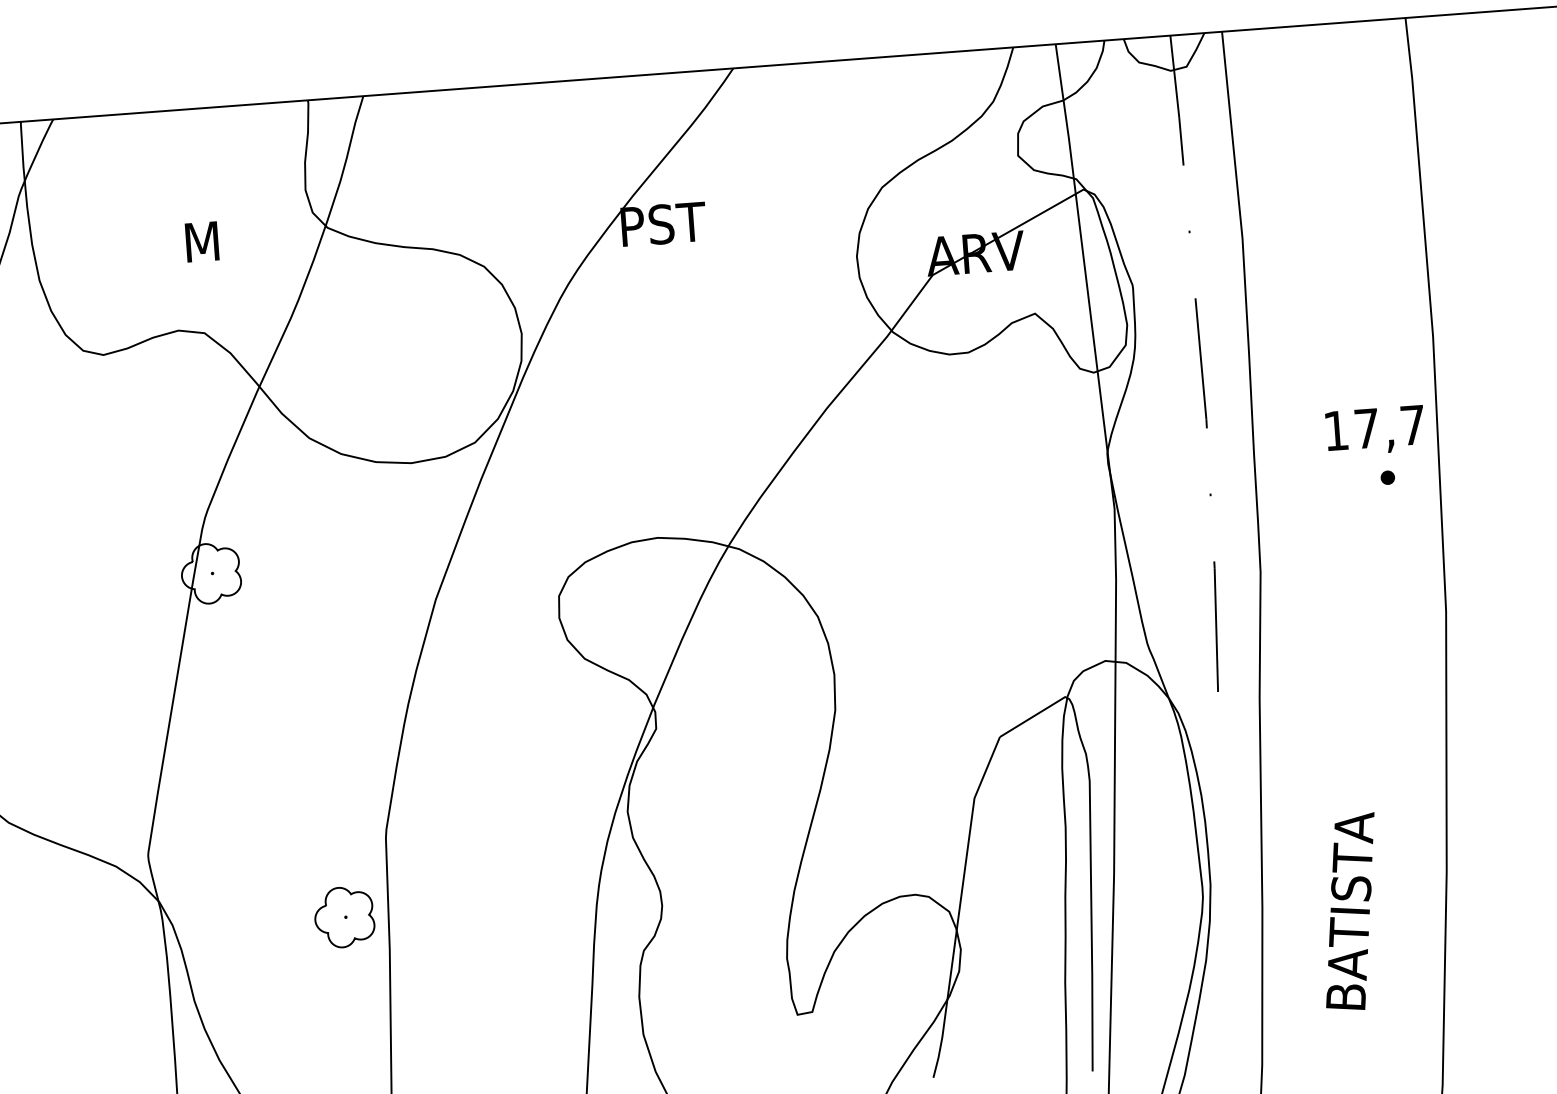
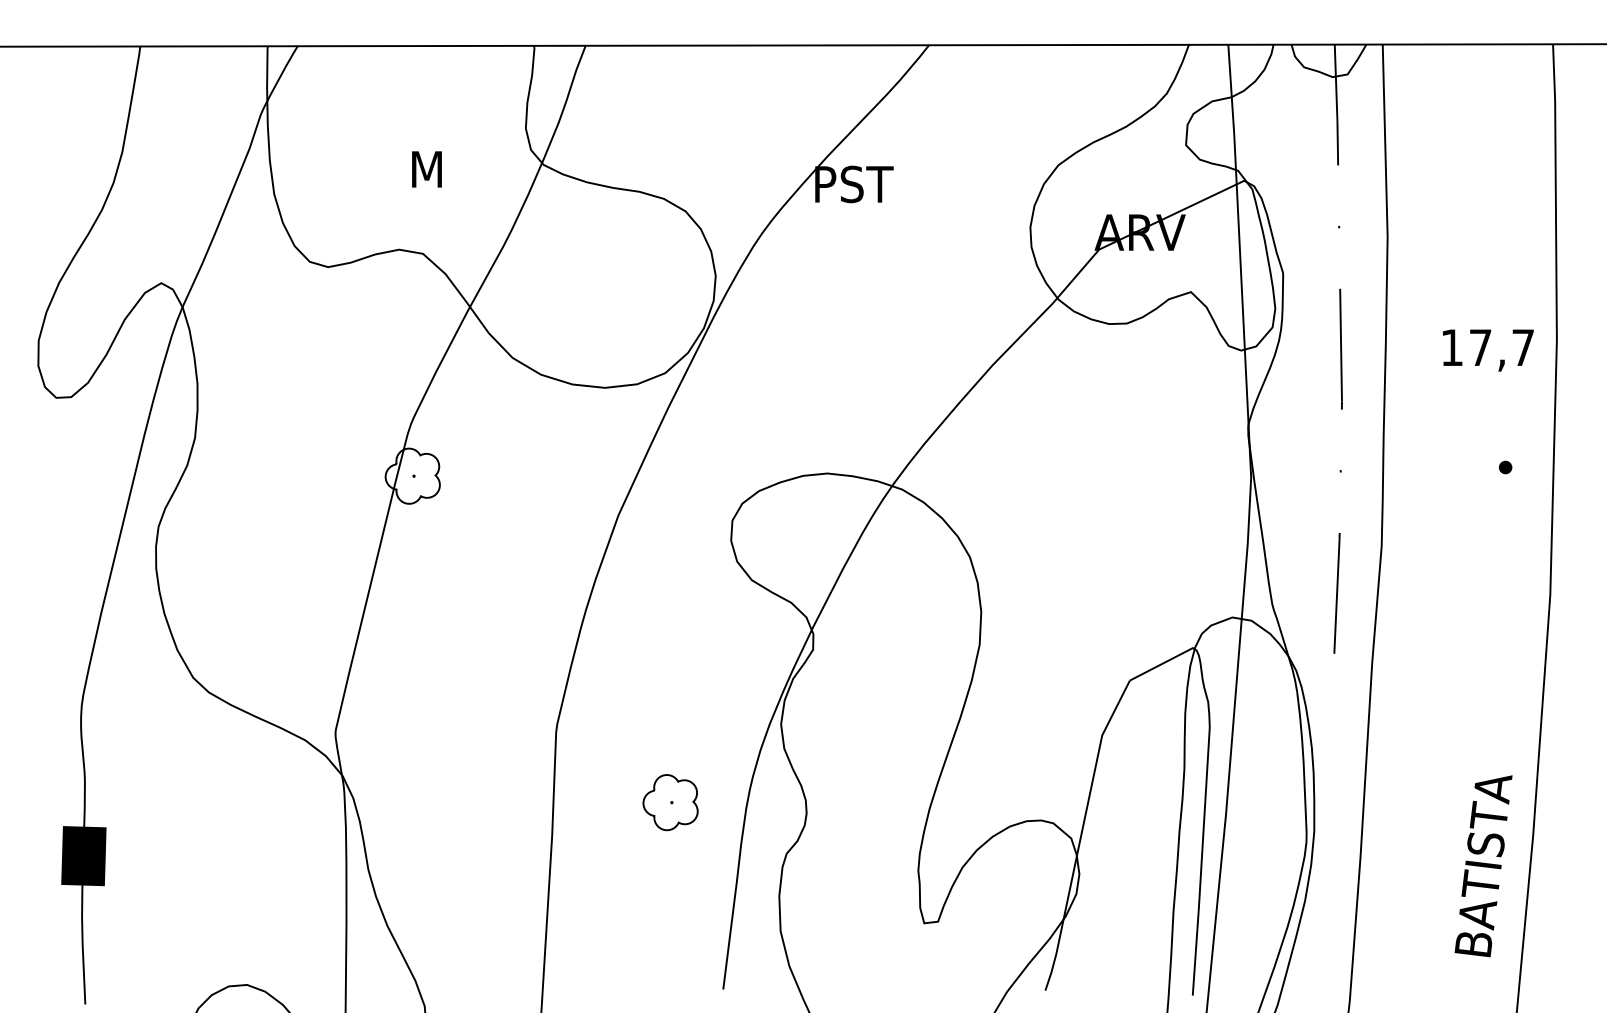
text: (1375, 430) -> (1488, 350), moved
text: (1350, 912) -> (1483, 866), moved
part: (344, 917) -> (670, 802), moved

